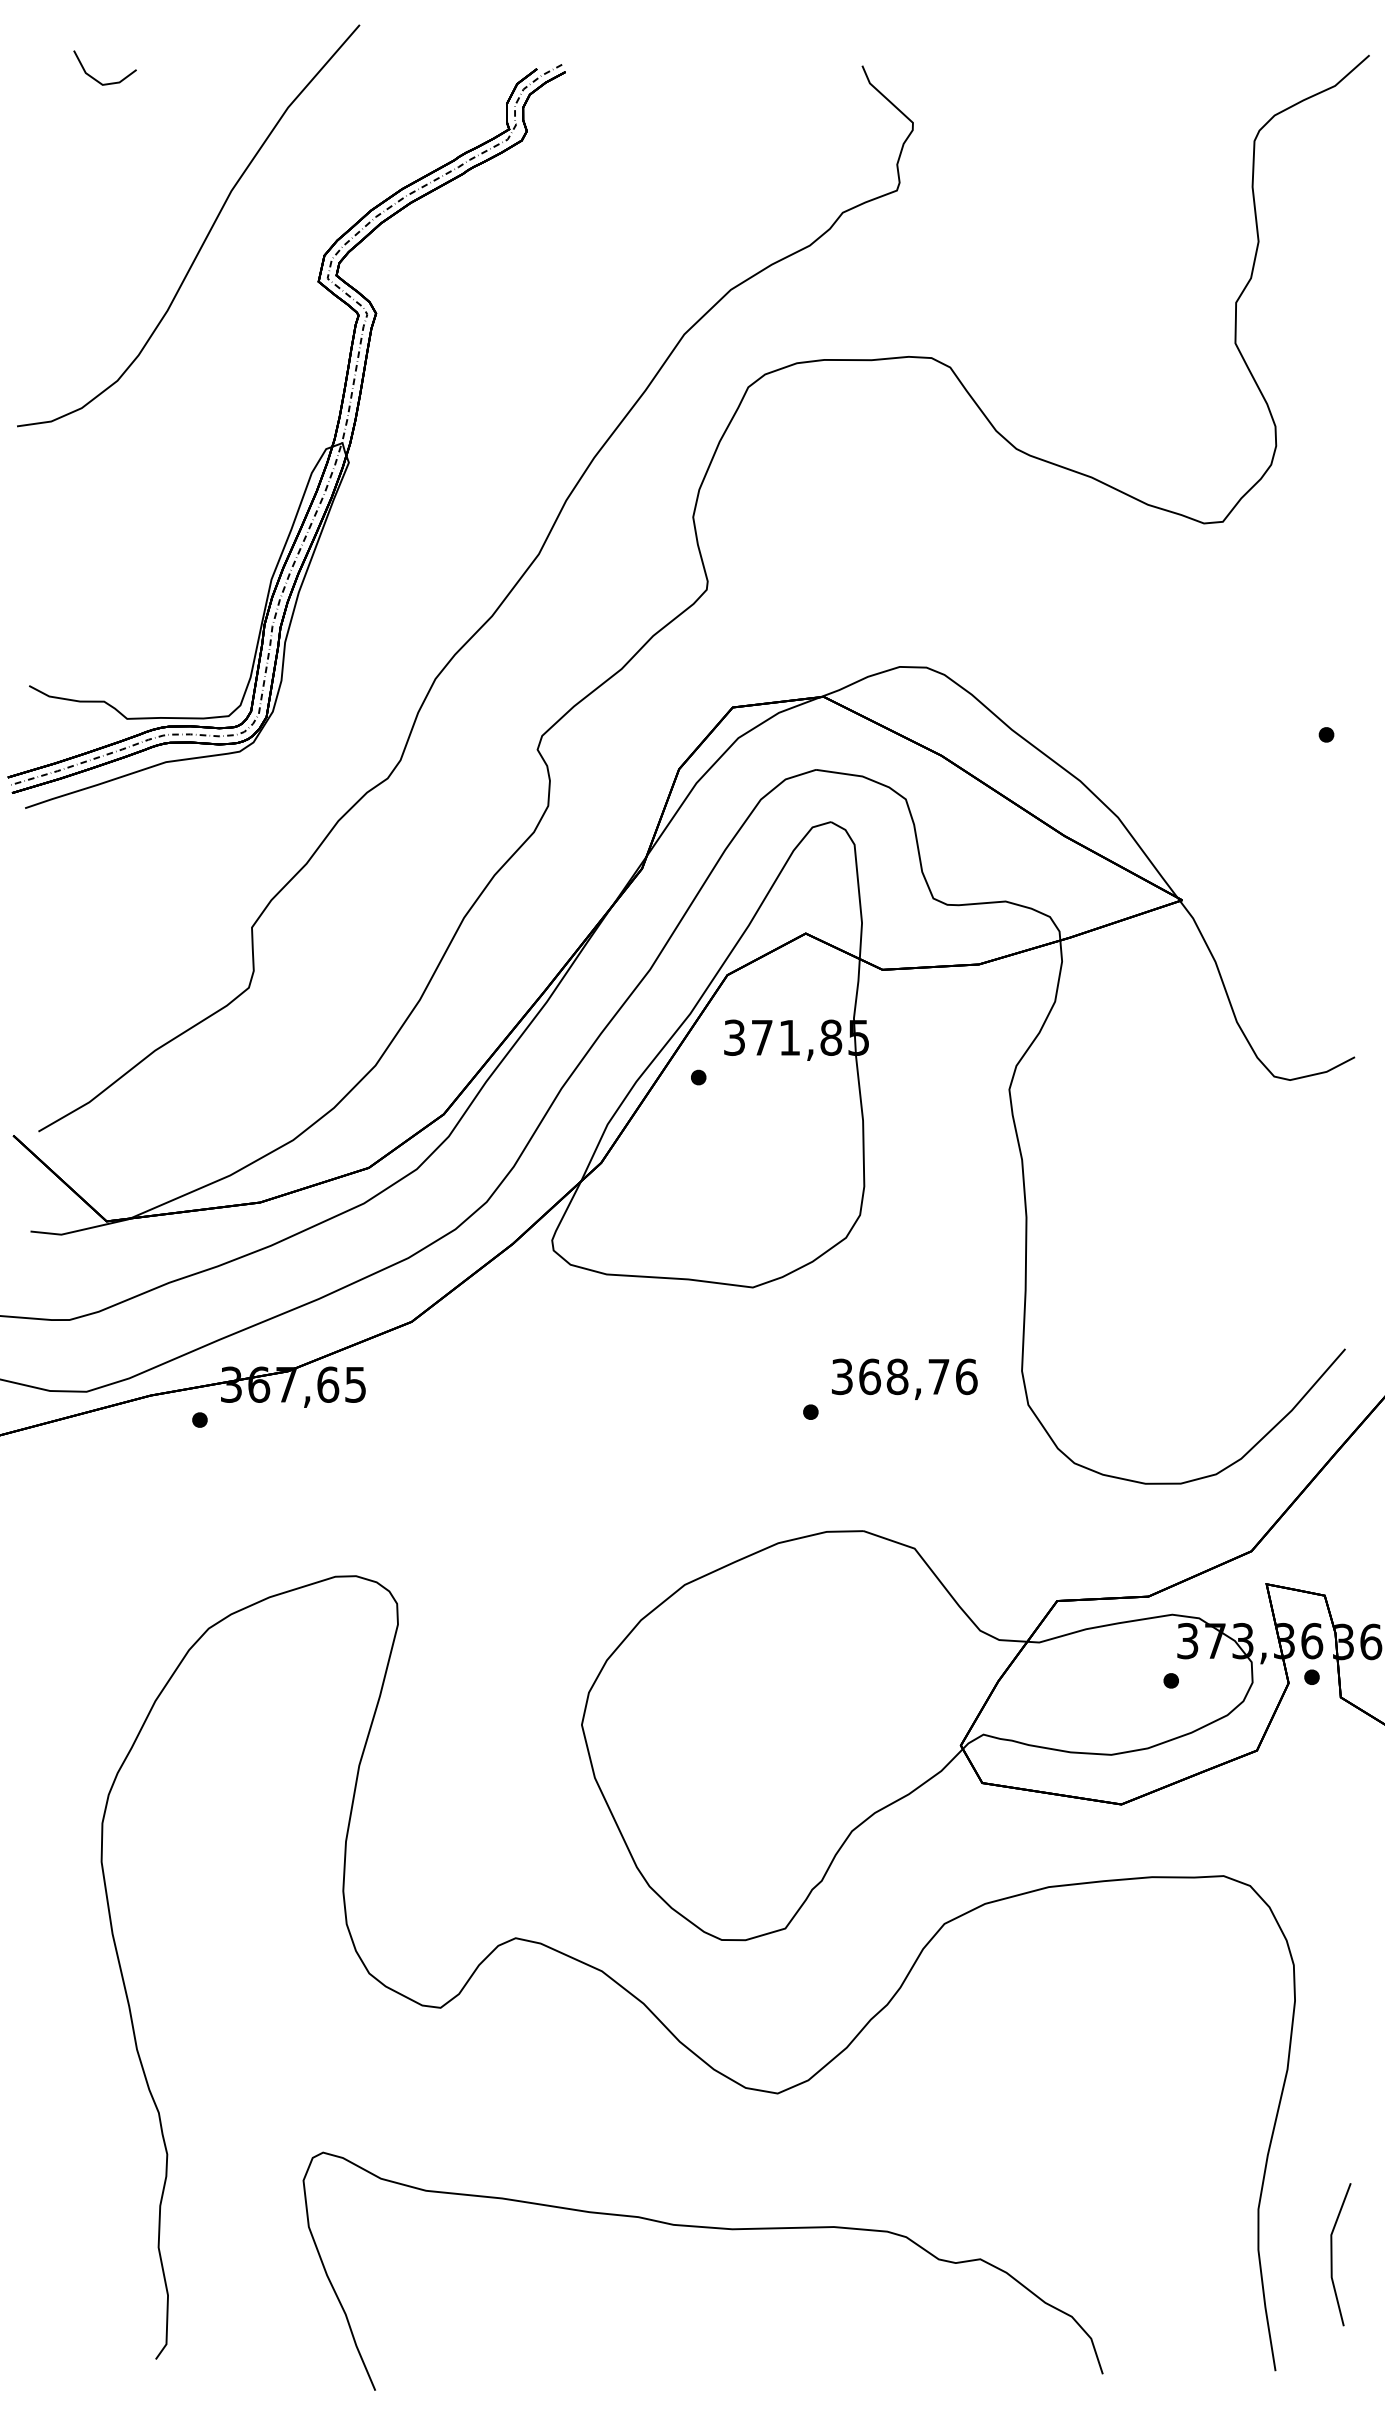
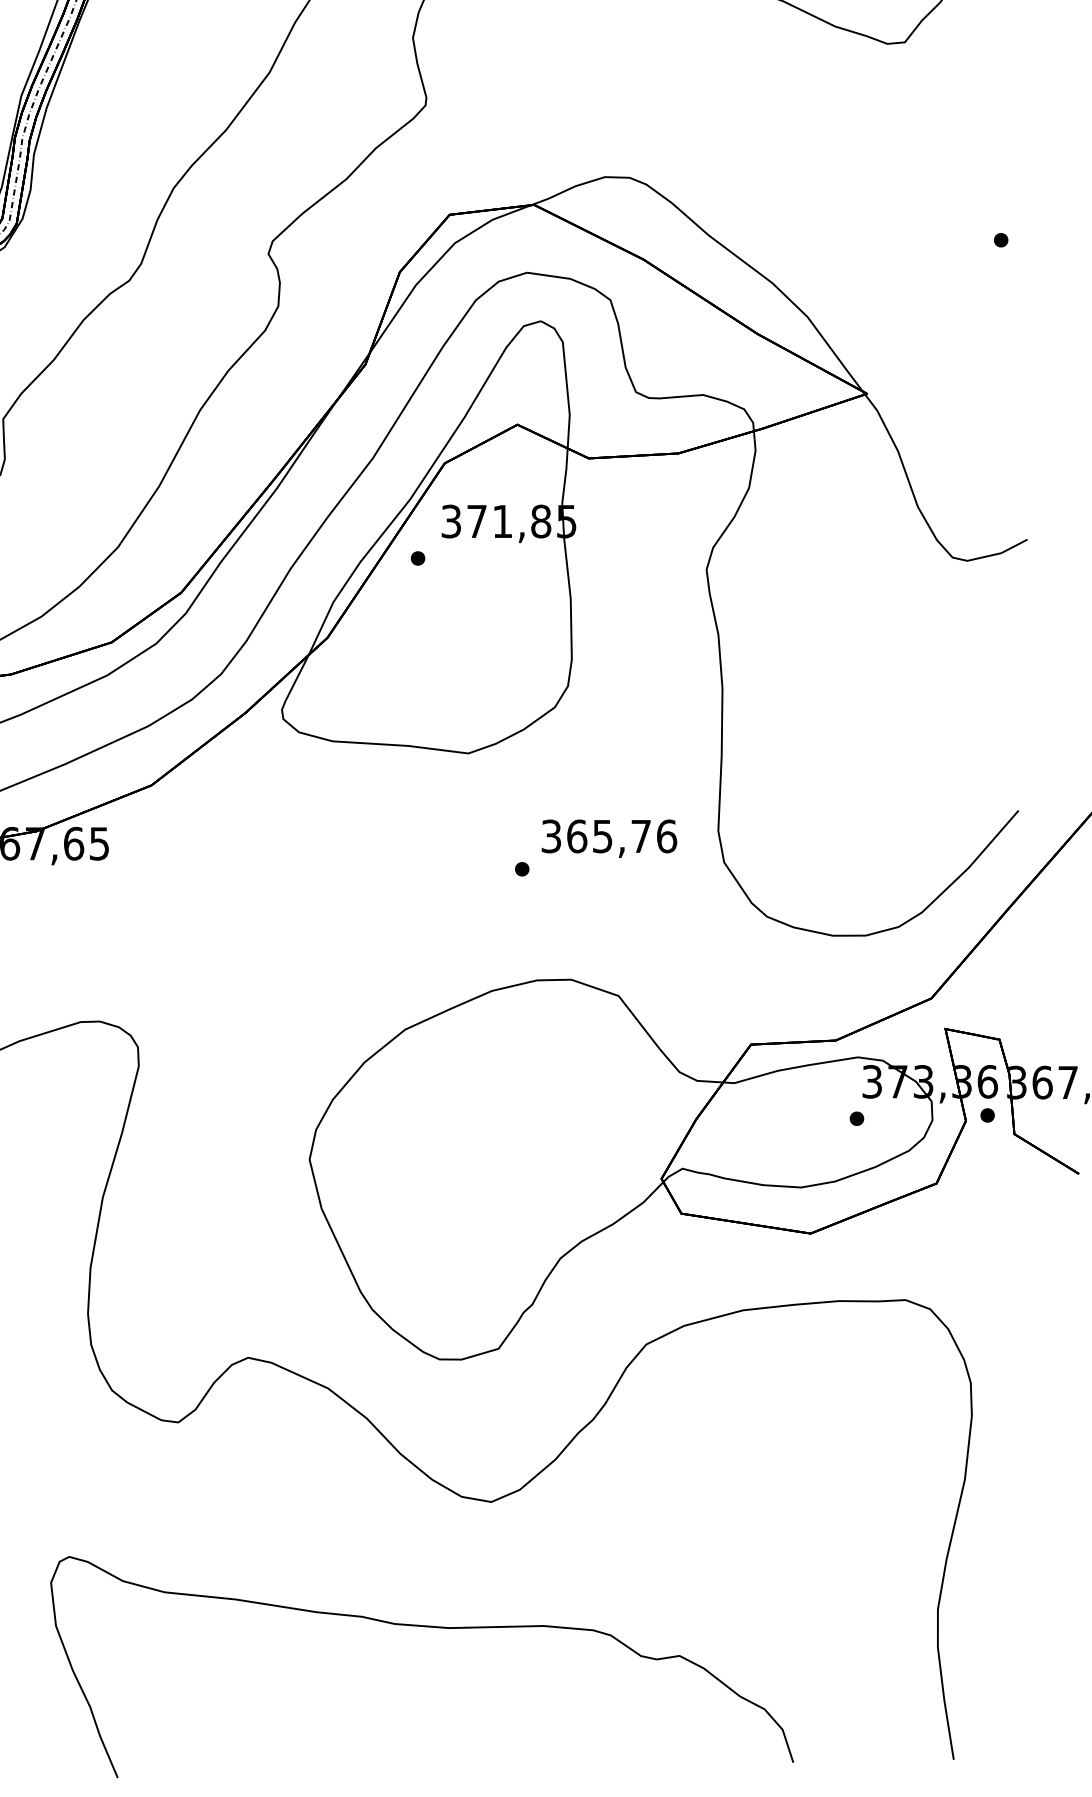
text: (897, 1376) -> (602, 836), 368,76 -> 365,76
line: (1332, 2254) -> (1006, 1651), removed

